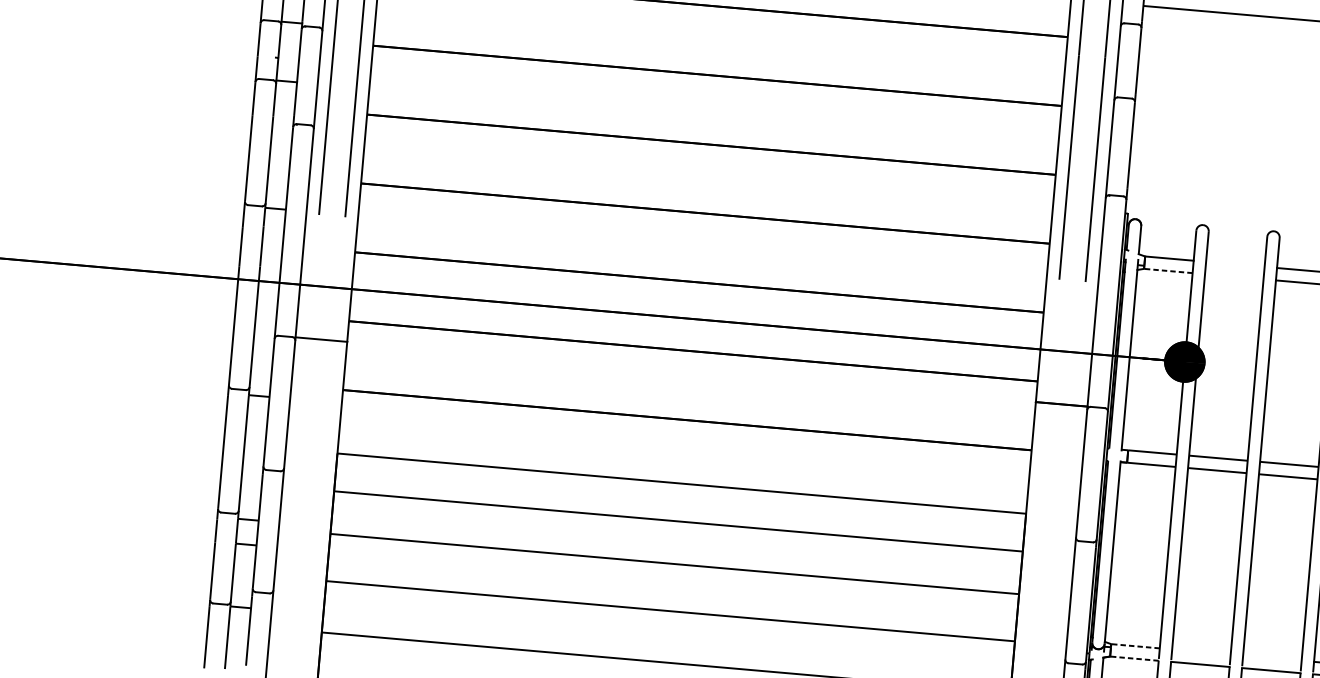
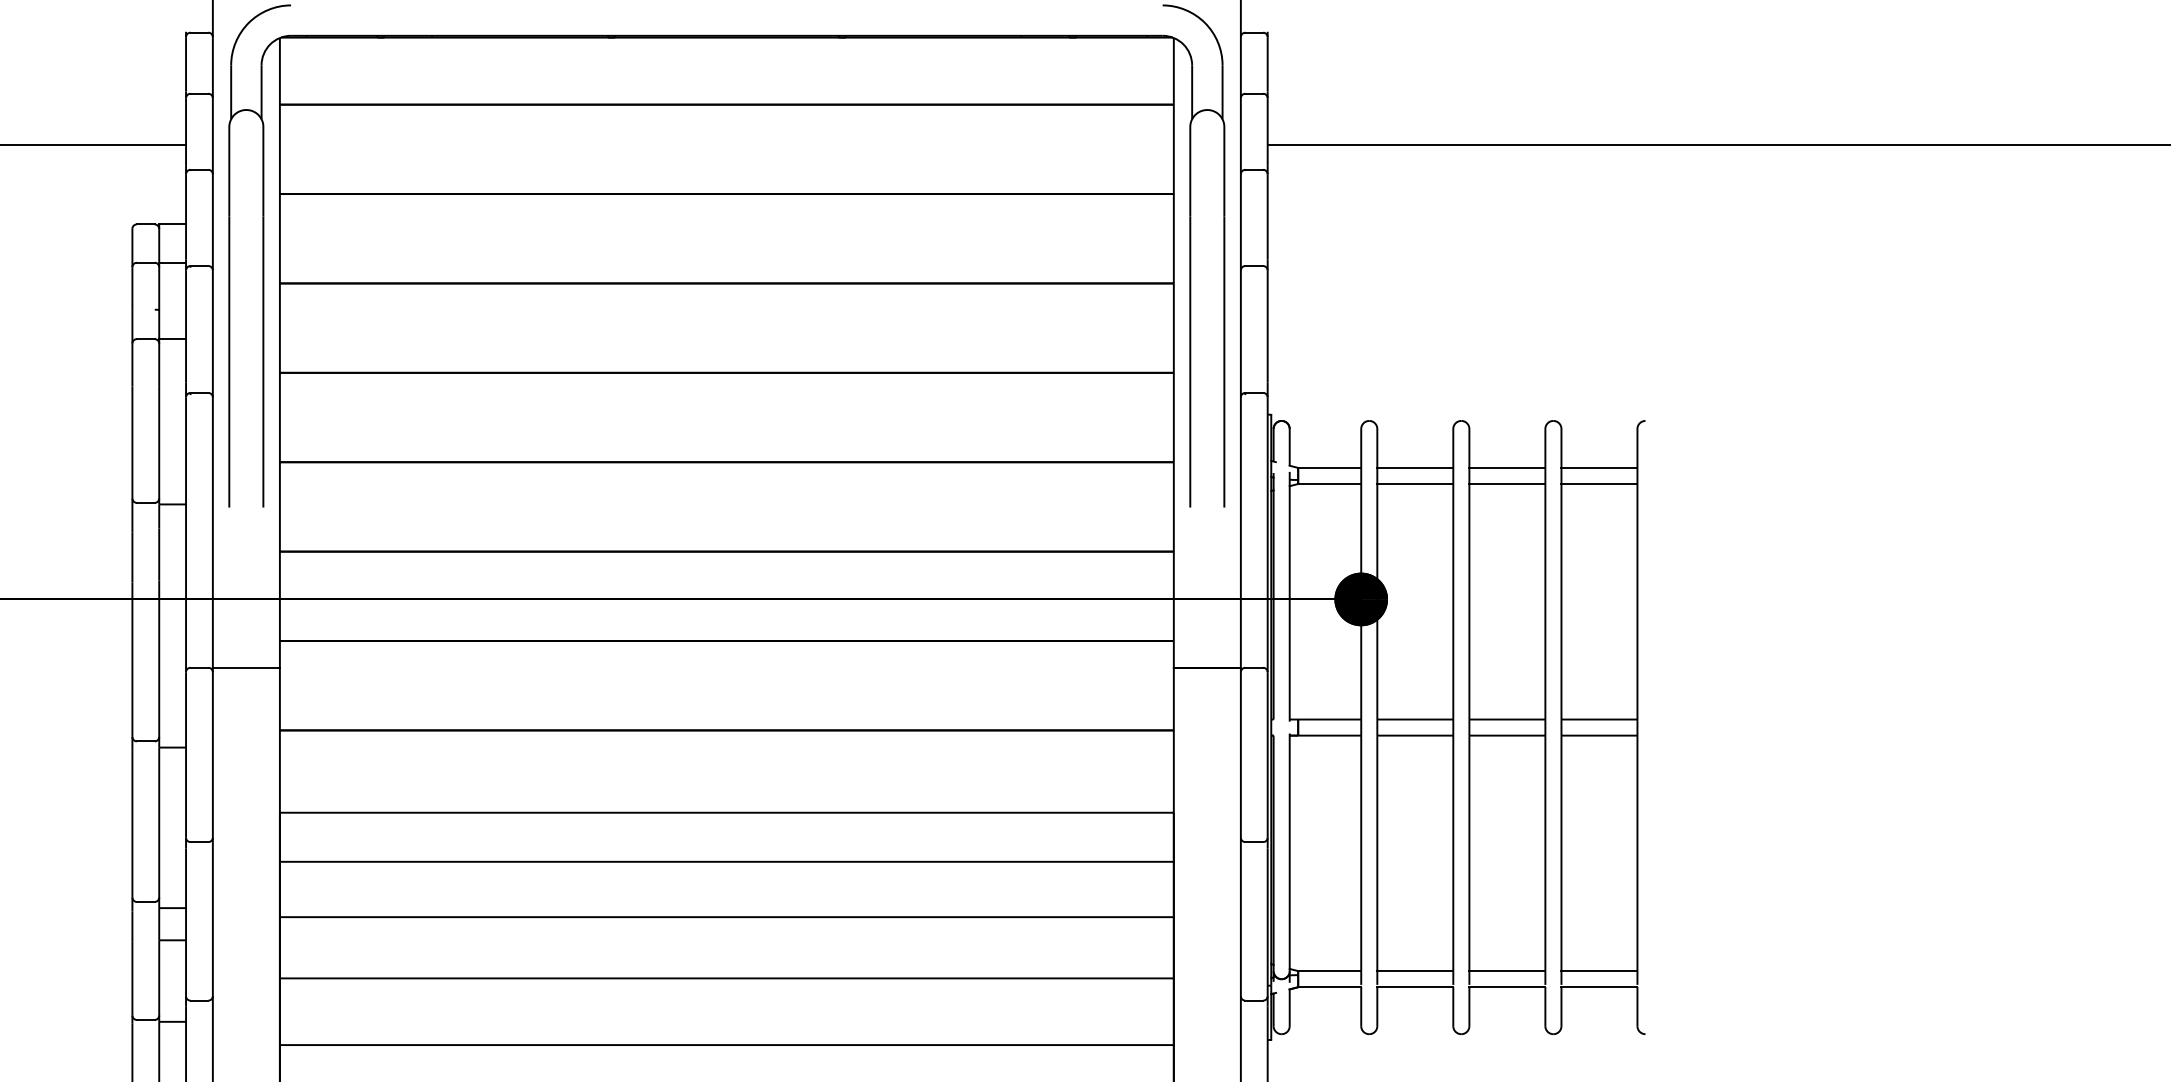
line: (1235, 264) -> (1415, 467), added
line: (1168, 271) -> (1329, 484), dashed -> solid
line: (1234, 277) -> (1415, 484), added
line: (1135, 646) -> (1329, 971), dashed -> solid
line: (1201, 652) -> (1415, 971), added
line: (1134, 658) -> (1329, 987), dashed -> solid
line: (1272, 658) -> (1507, 971), added

